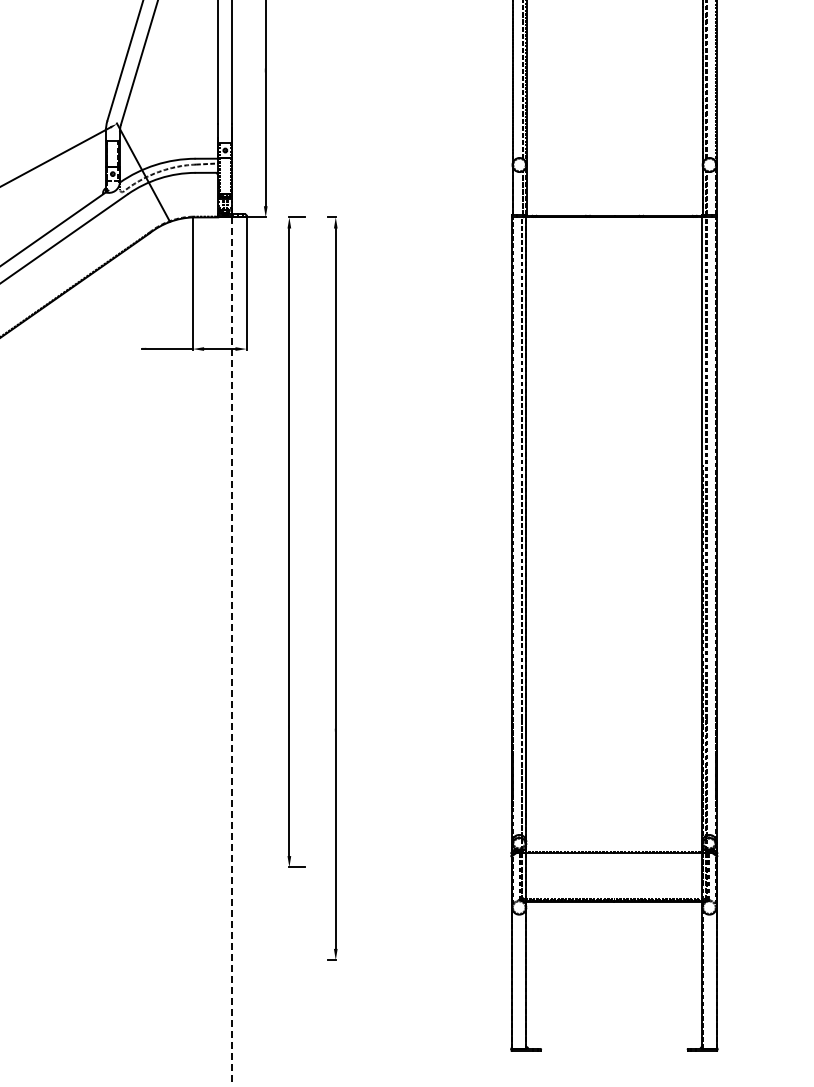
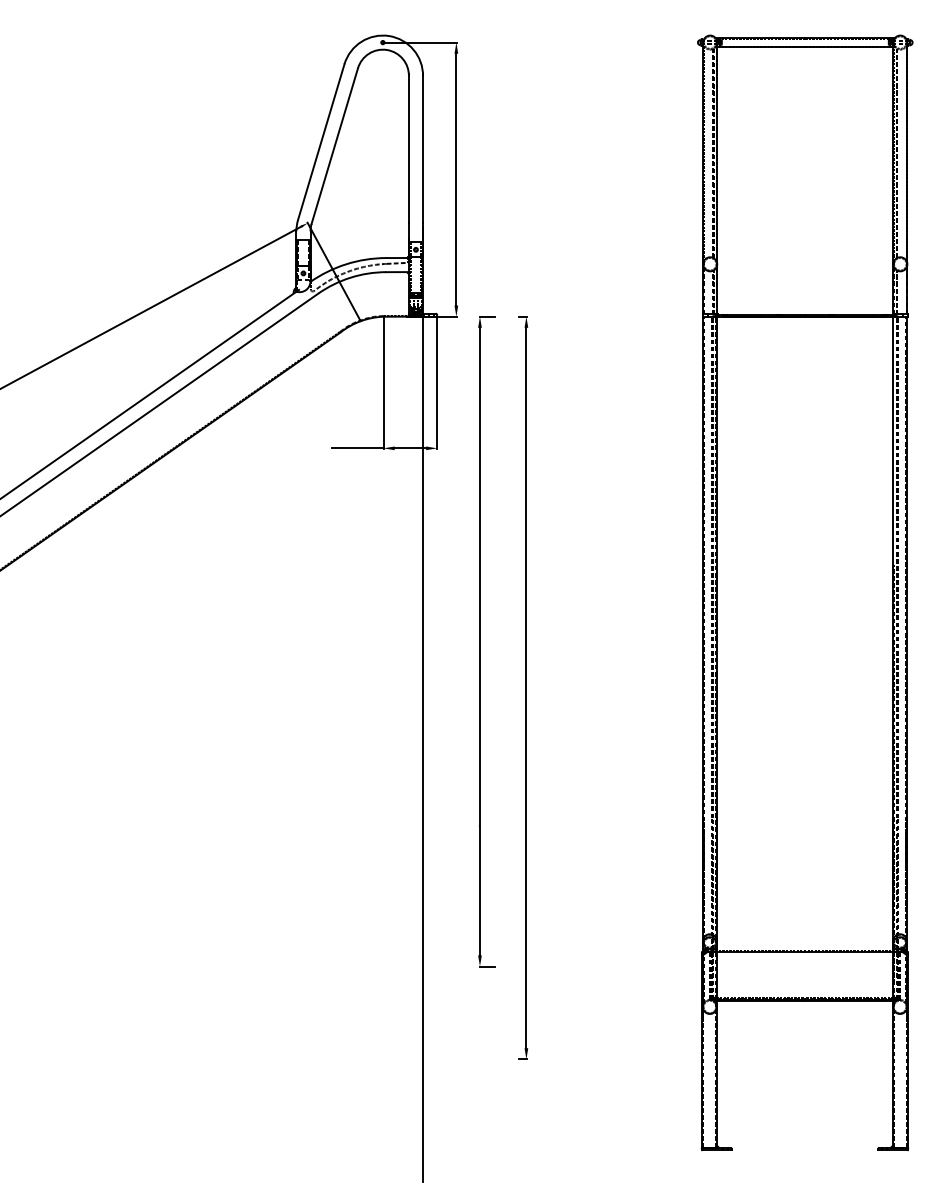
line: (232, 650) -> (423, 749), dashed -> solid

